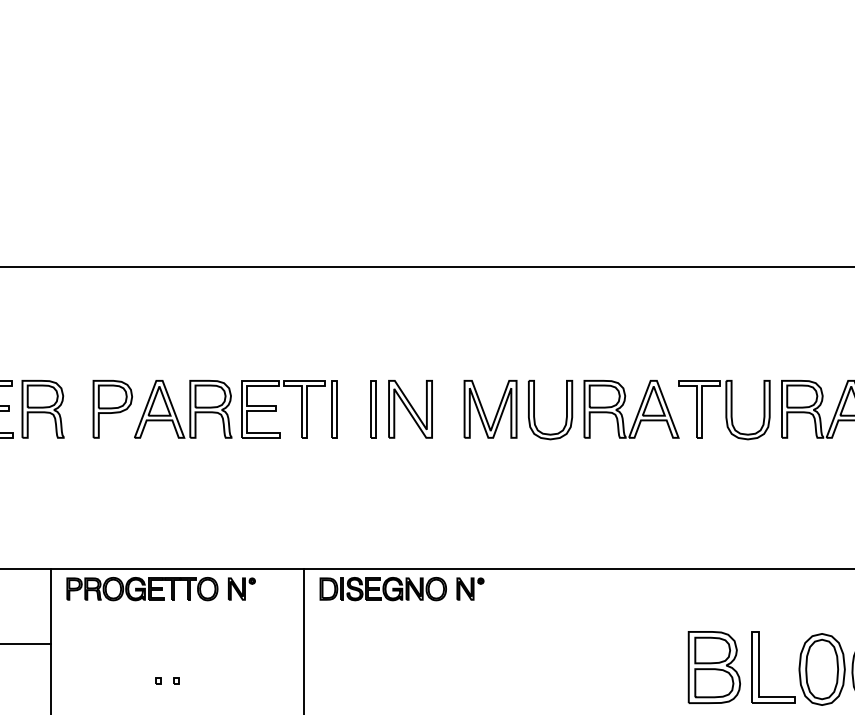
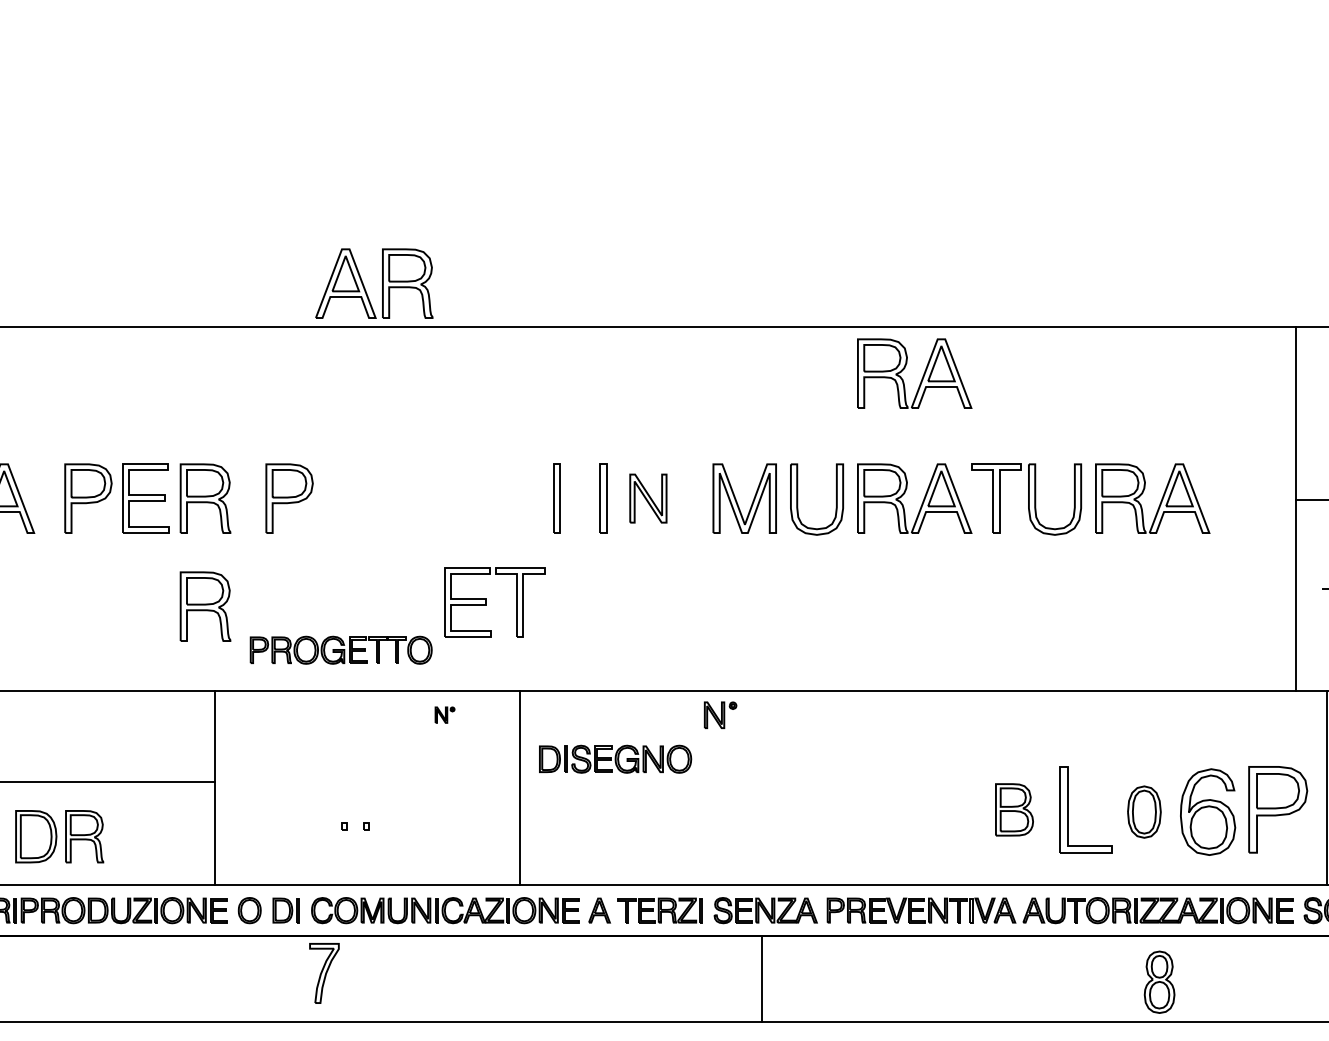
part: (638, 307) -> (922, 376), added
part: (189, 409) -> (382, 283), moved
part: (276, 409) -> (486, 602), moved
part: (410, 409) -> (648, 498), size x0.7
part: (43, 498) -> (205, 606), added
part: (141, 588) -> (340, 649), moved
part: (241, 588) -> (444, 714), size x0.6
part: (383, 588) -> (615, 758), moved
part: (714, 667) -> (1014, 809), size x0.6
part: (822, 668) -> (1144, 811), size x0.6

